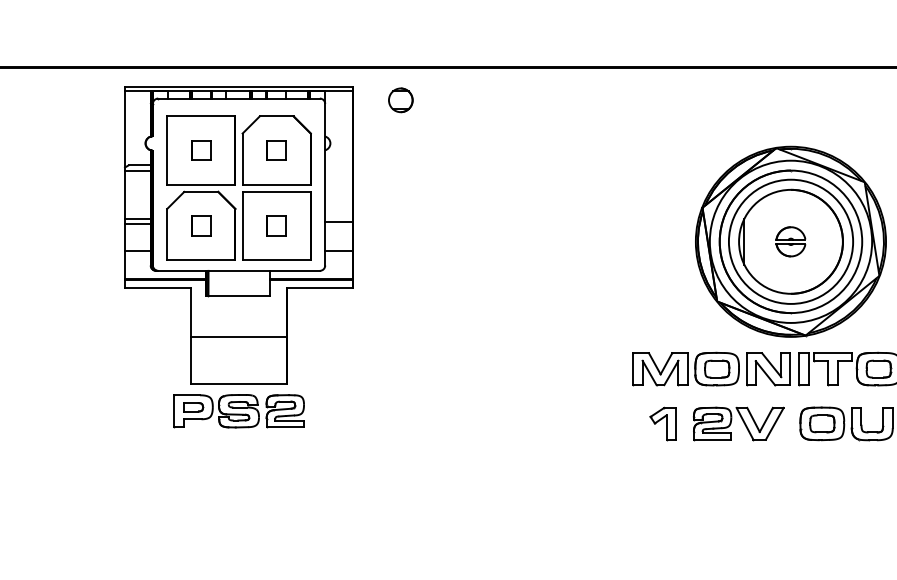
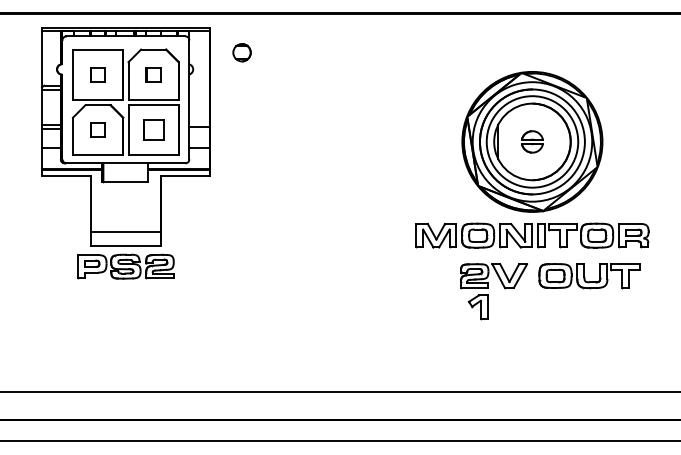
part: (400, 100) -> (241, 52), moved
part: (276, 224) -> (153, 129), size x1.4
line: (238, 336) -> (125, 231), moved
part: (662, 424) -> (477, 307), moved

